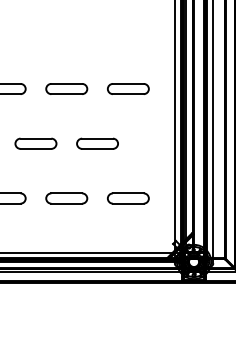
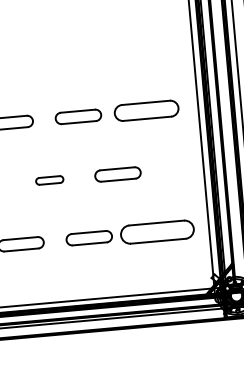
part: (128, 88) -> (146, 110), size x1.4
part: (35, 143) -> (49, 180), size x0.6
part: (128, 198) -> (157, 232), size x1.6

